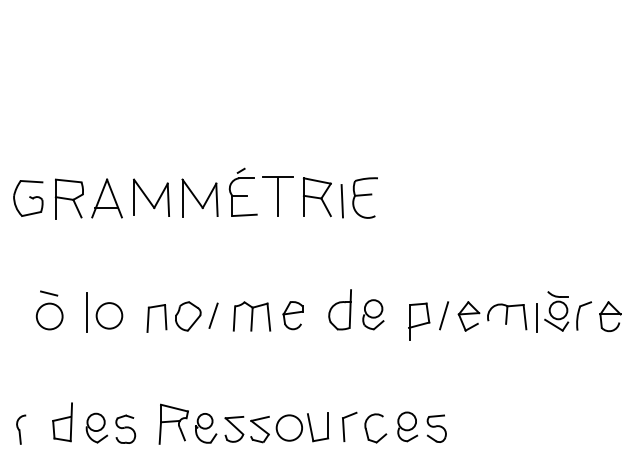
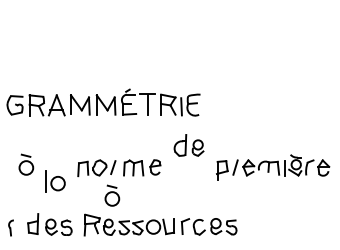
part: (355, 309) -> (188, 145), moved
part: (104, 311) -> (55, 181), moved
part: (212, 368) -> (112, 195), added

